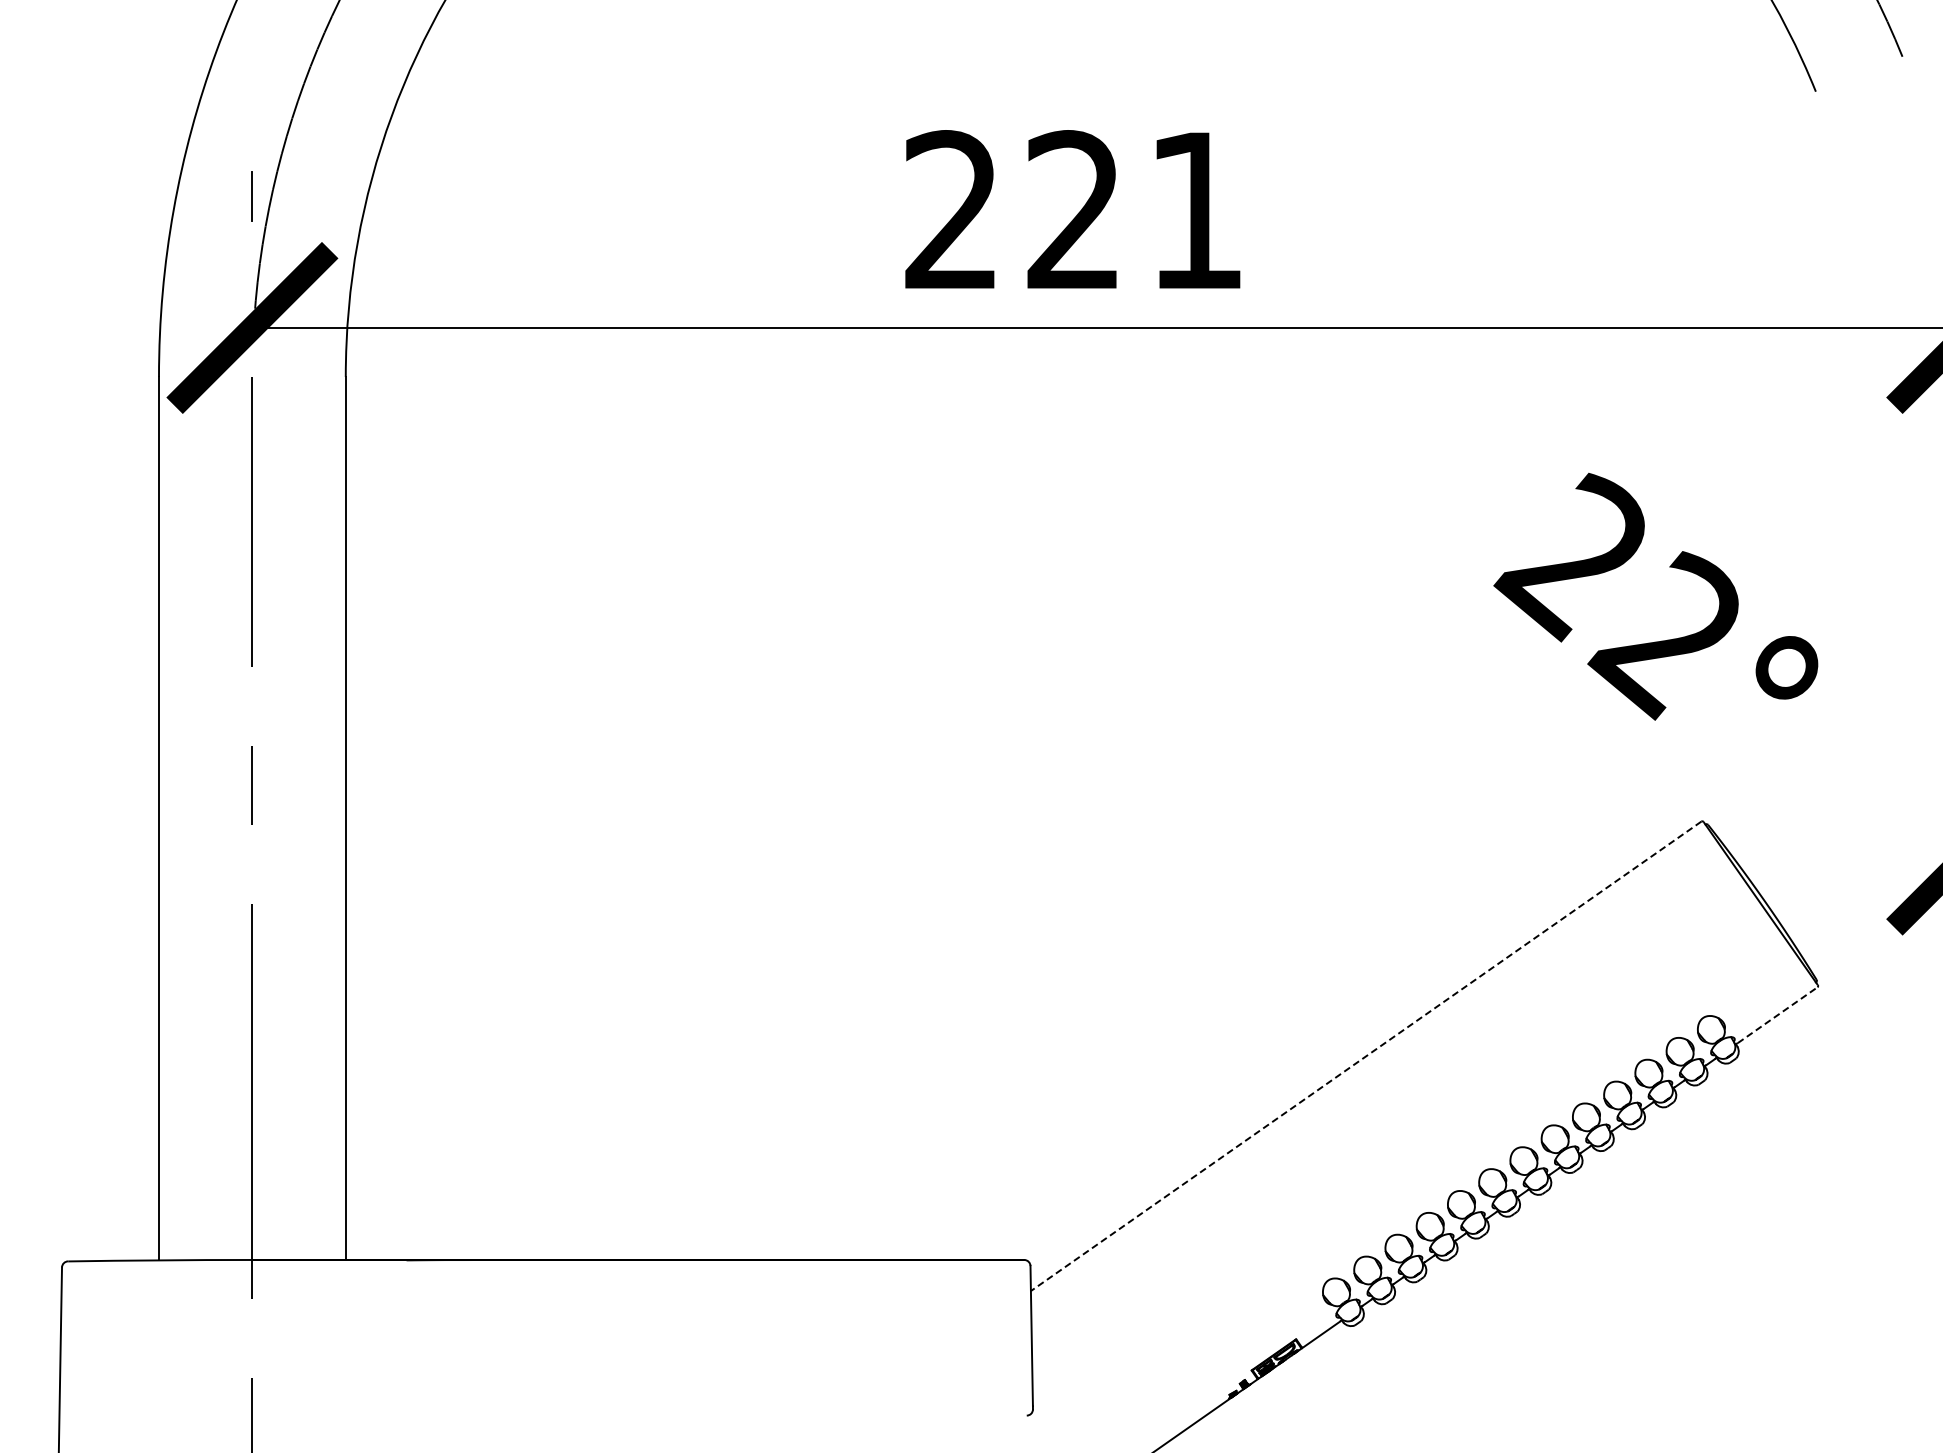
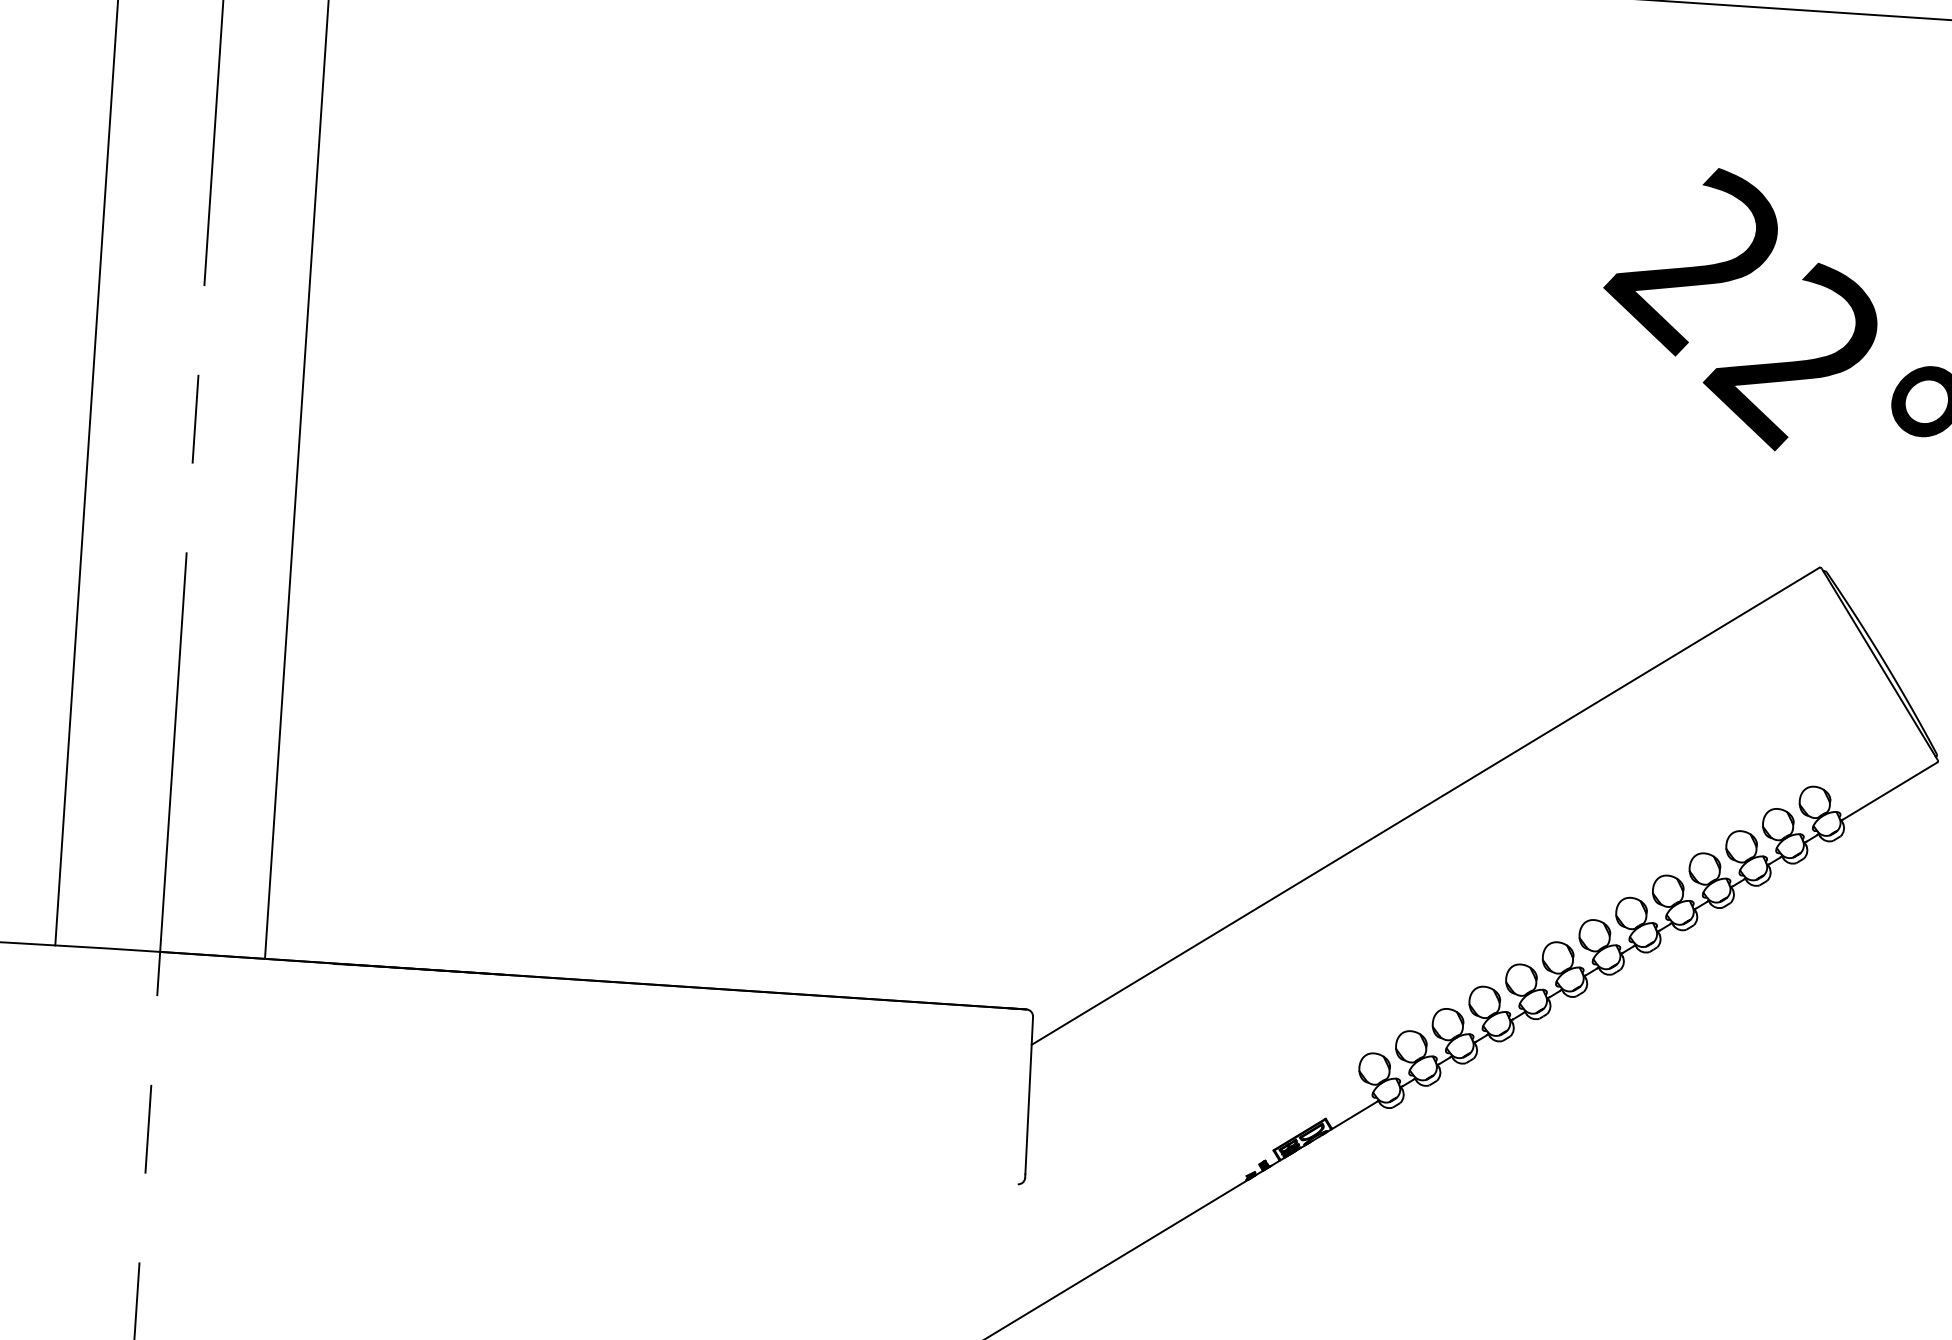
line: (1777, 1015) -> (1890, 791), dashed -> solid
line: (1365, 1056) -> (1424, 806), dashed -> solid

